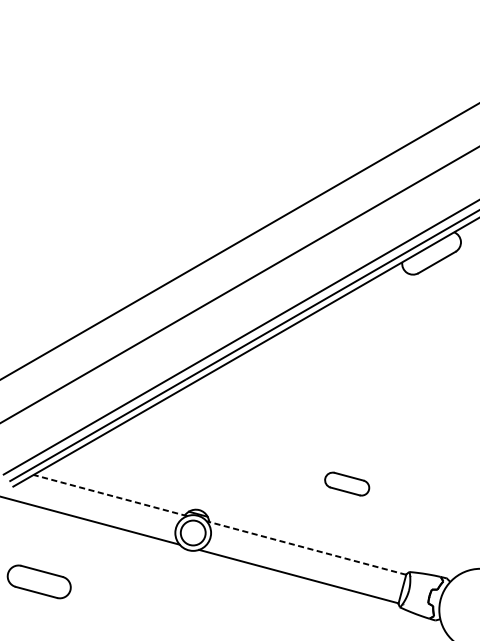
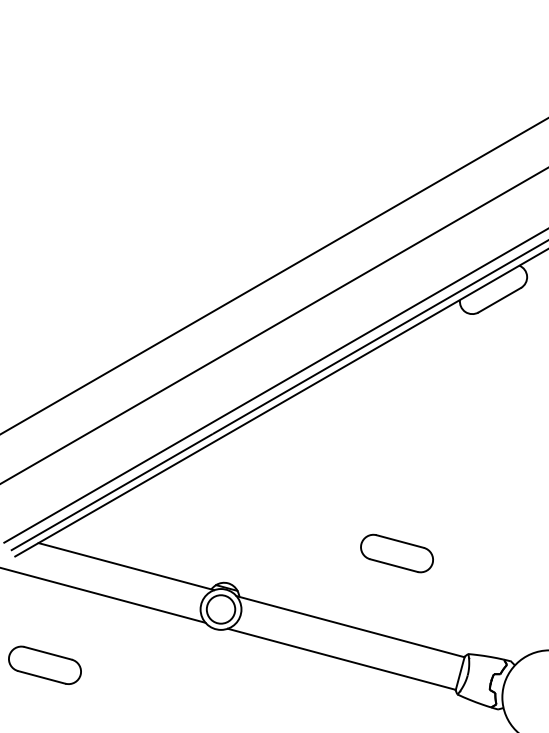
part: (346, 484) -> (396, 553), size x1.43
line: (110, 495) -> (126, 566), dashed -> solid
line: (306, 547) -> (350, 626), dashed -> solid

